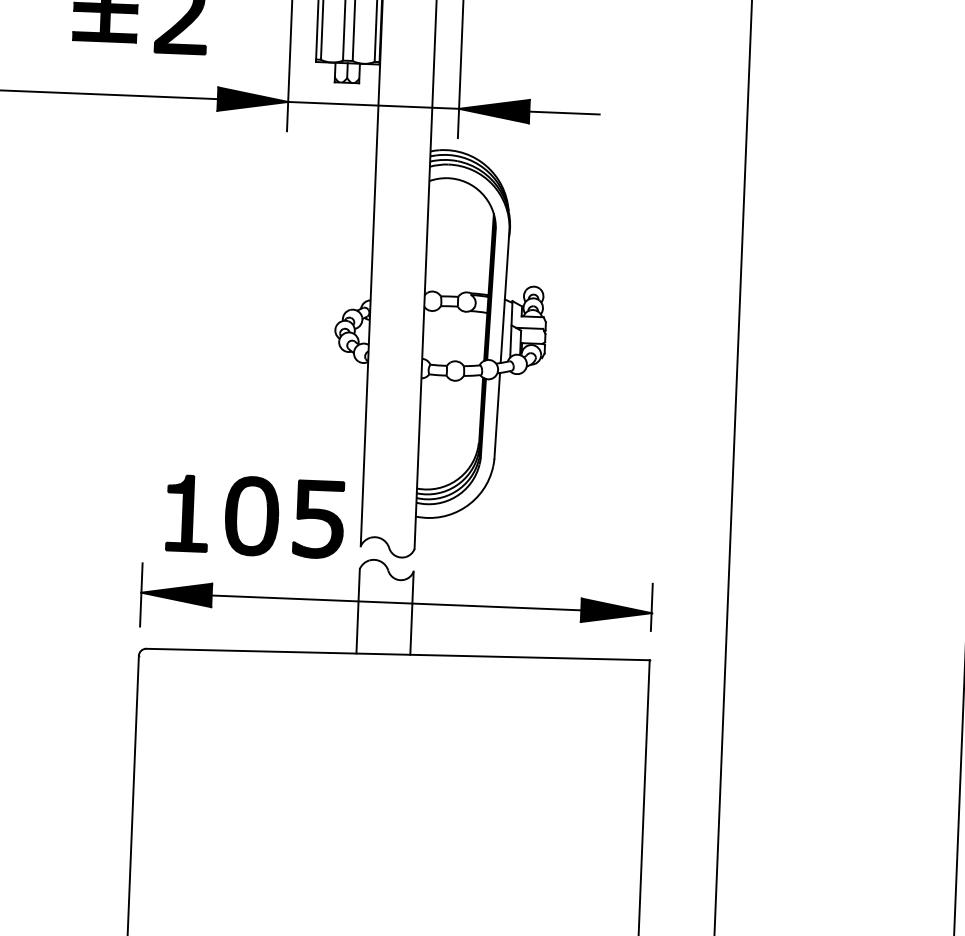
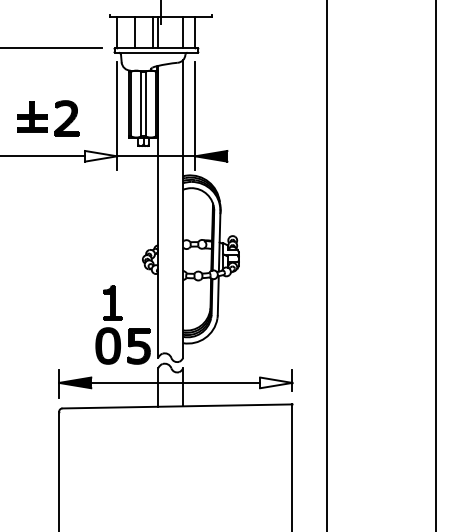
fill: (254, 98) -> (101, 155), removed
line: (564, 113) -> (243, 156), removed
part: (187, 512) -> (112, 302), moved
fill: (616, 610) -> (276, 382), removed

